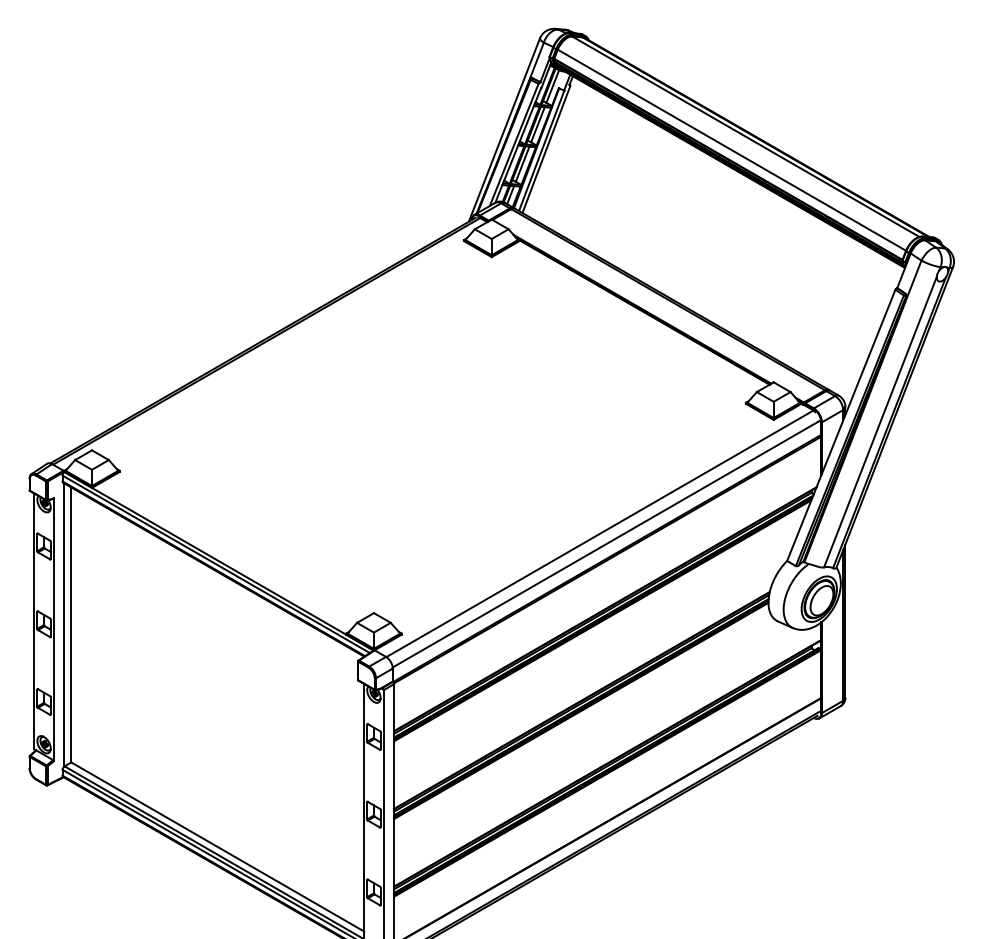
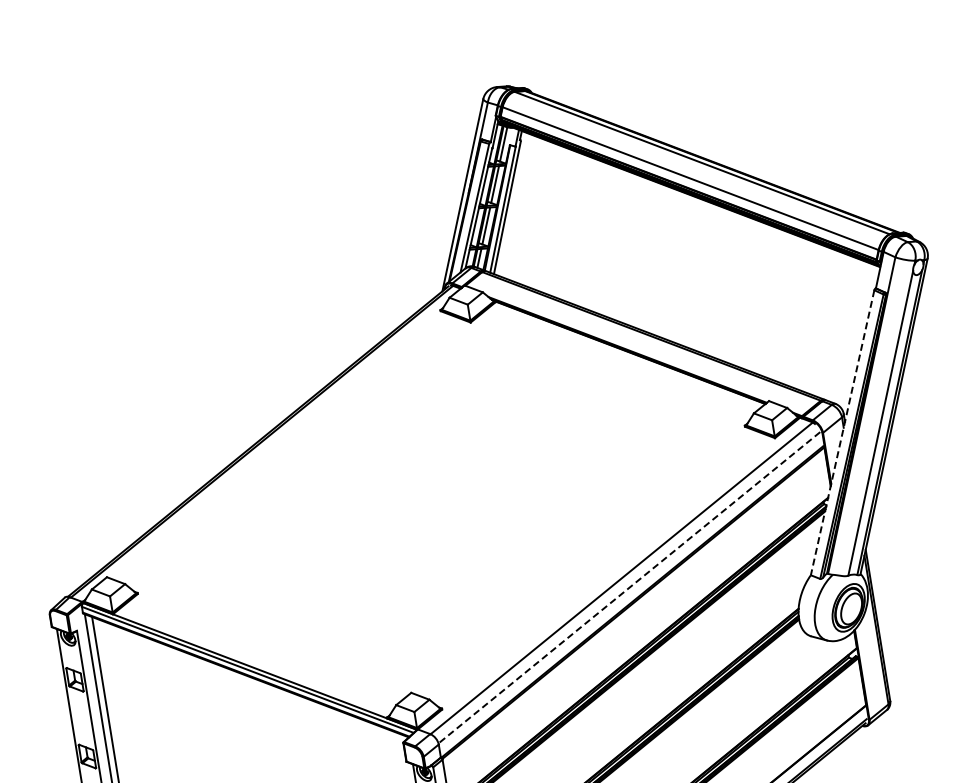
line: (841, 425) -> (842, 432), solid -> dashed
line: (605, 544) -> (628, 588), solid -> dashed

